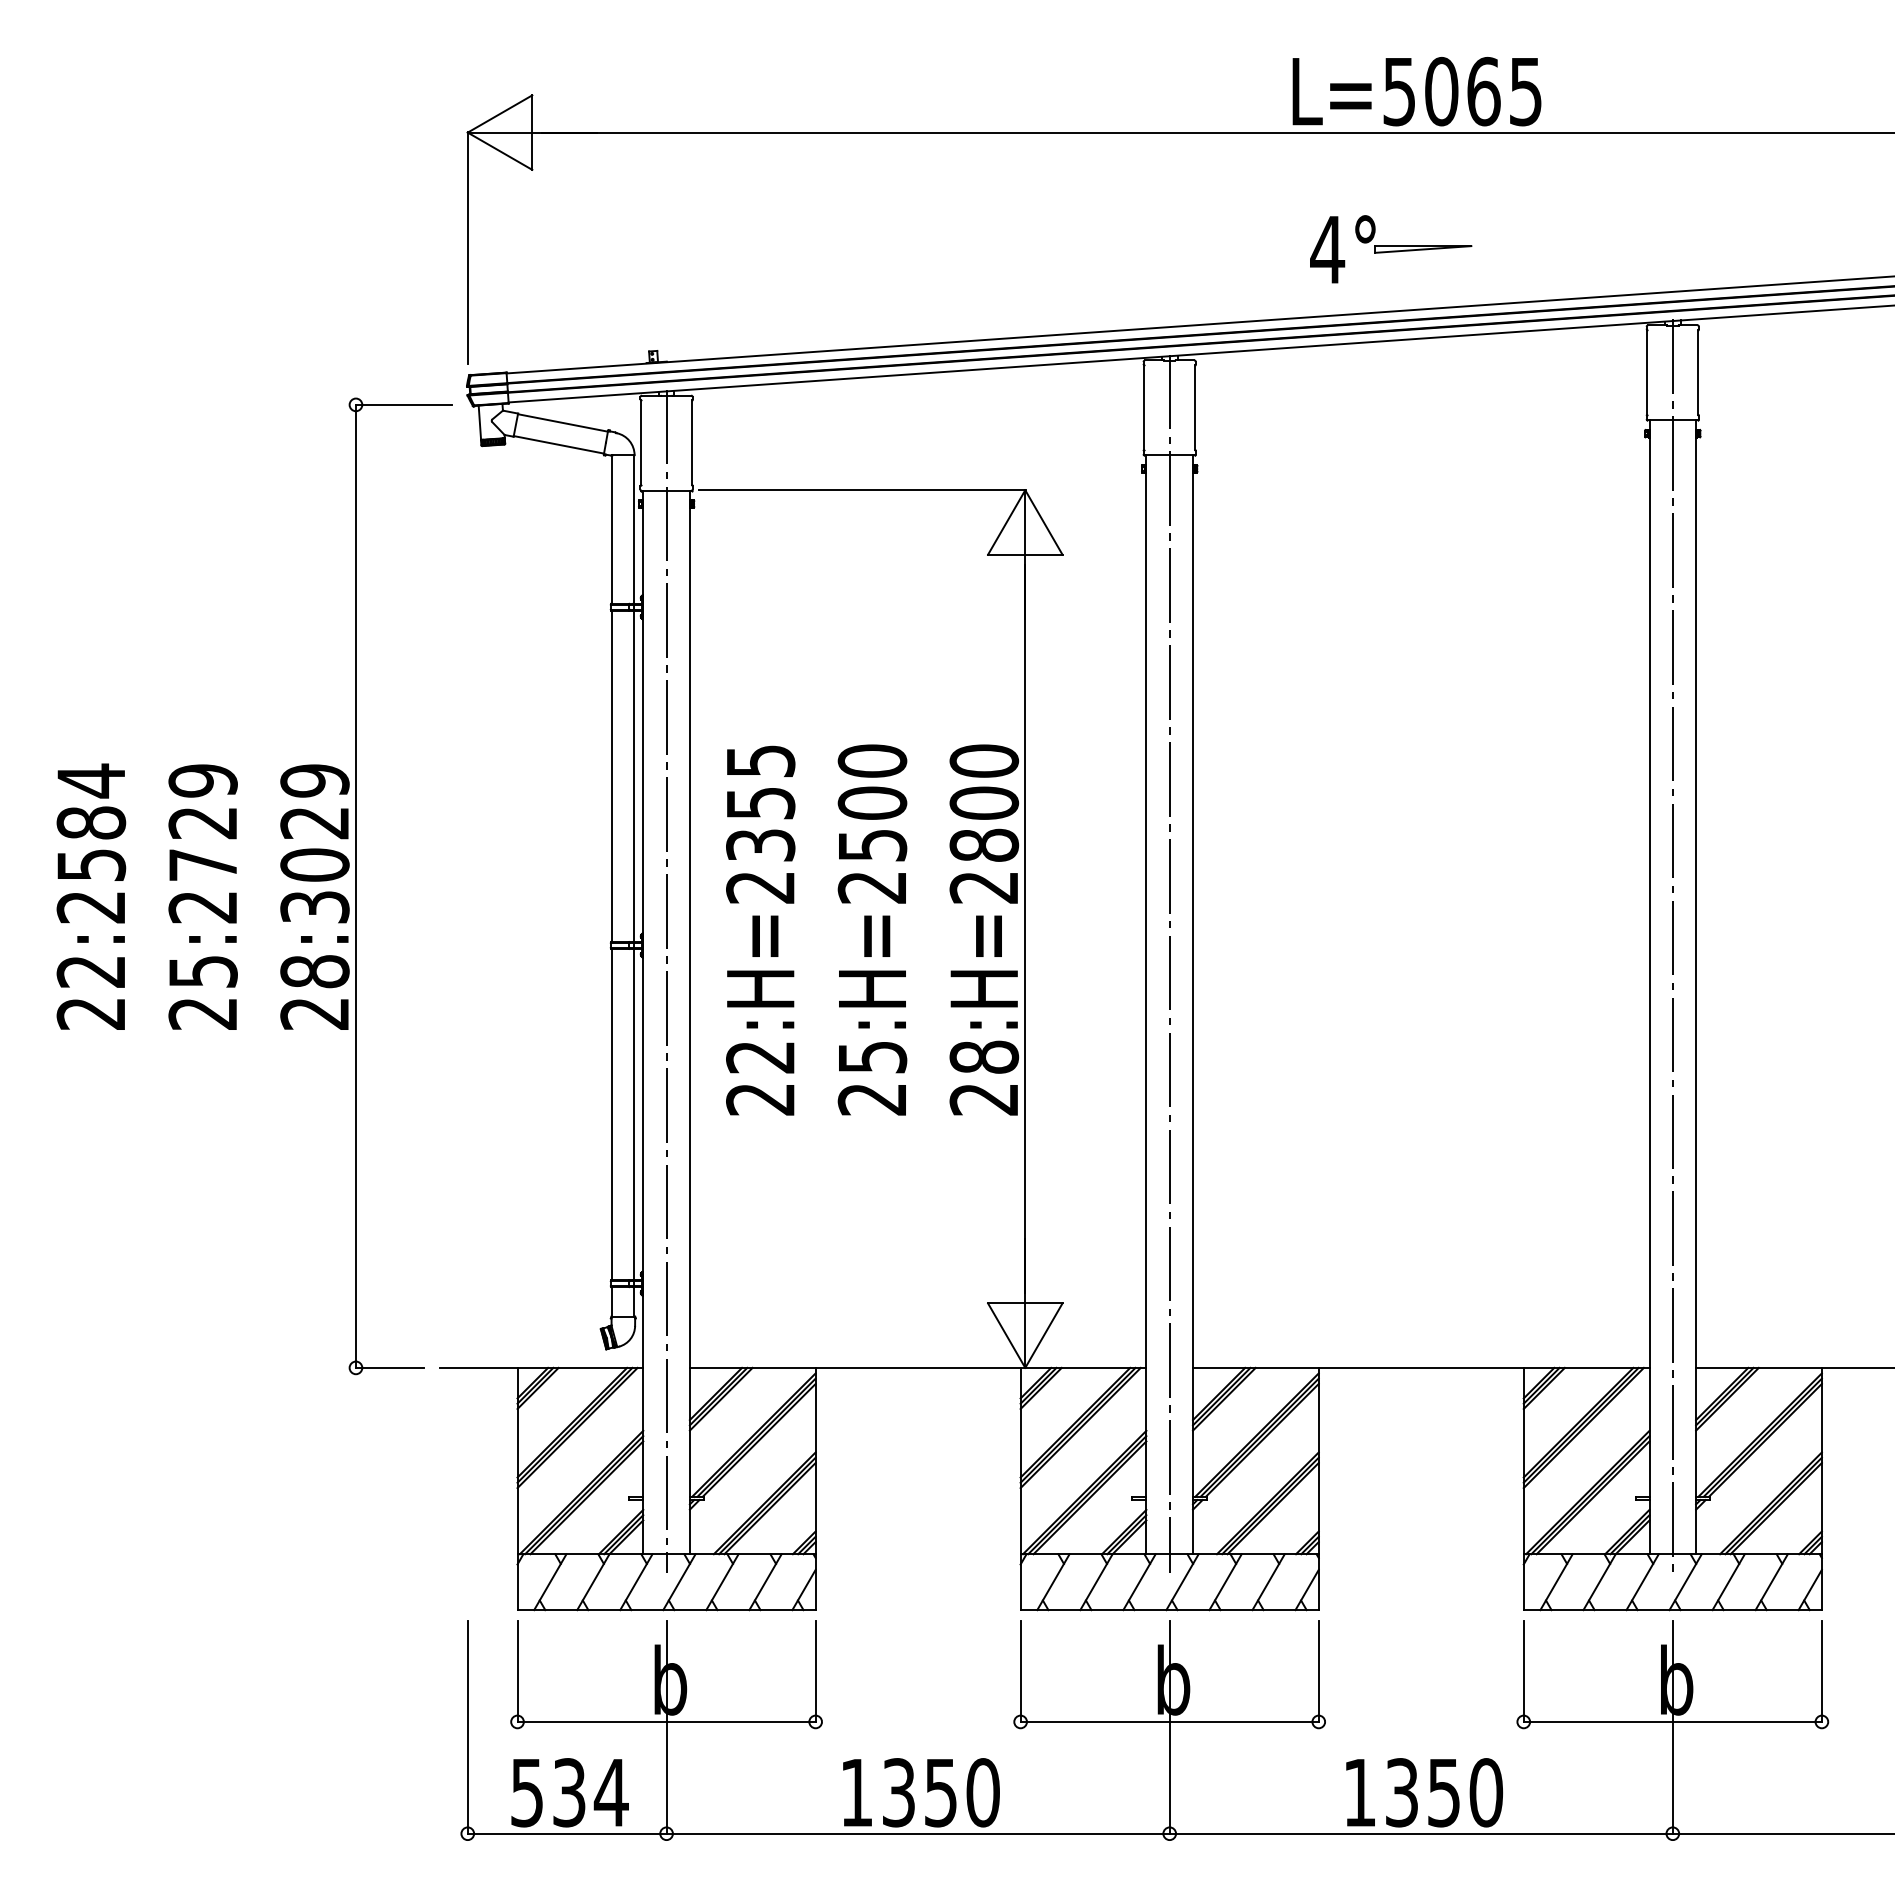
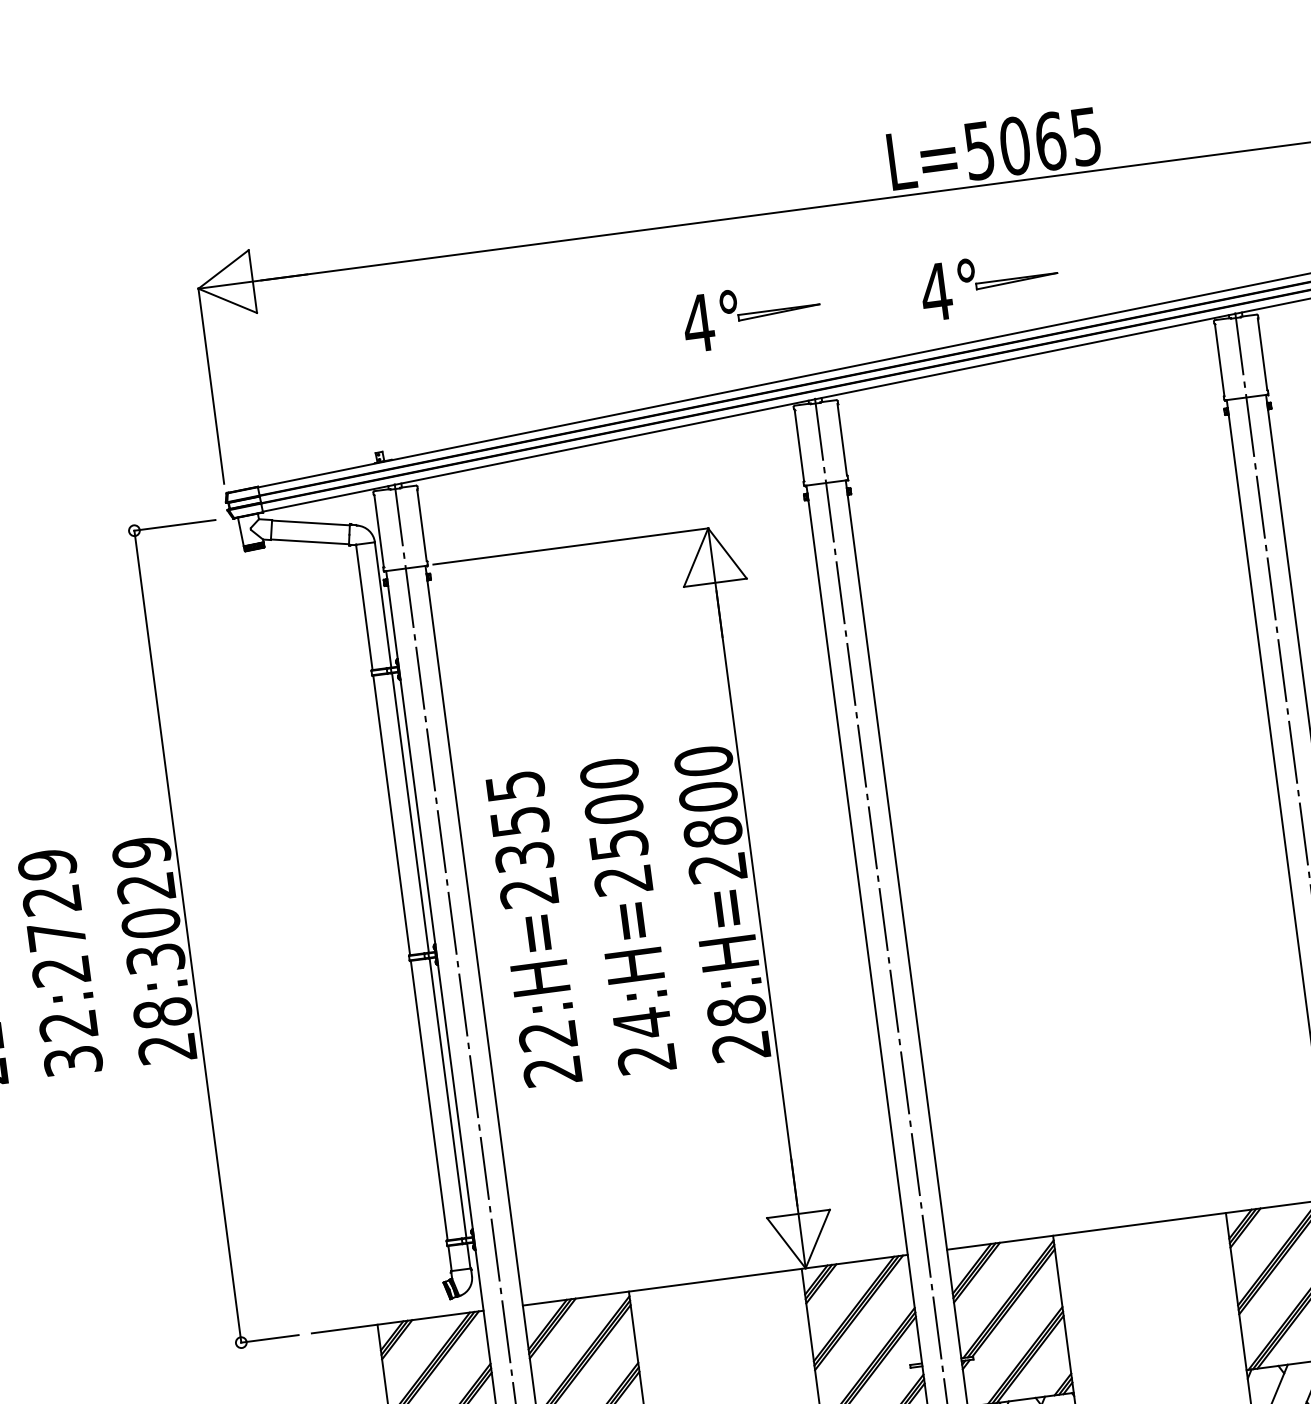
part: (1109, 249) -> (752, 316), added
text: (202, 992) -> (70, 1043), 25:2729 -> 32:2729
text: (873, 1057) -> (643, 1023), 25:H=2500 -> 24:H=2500

